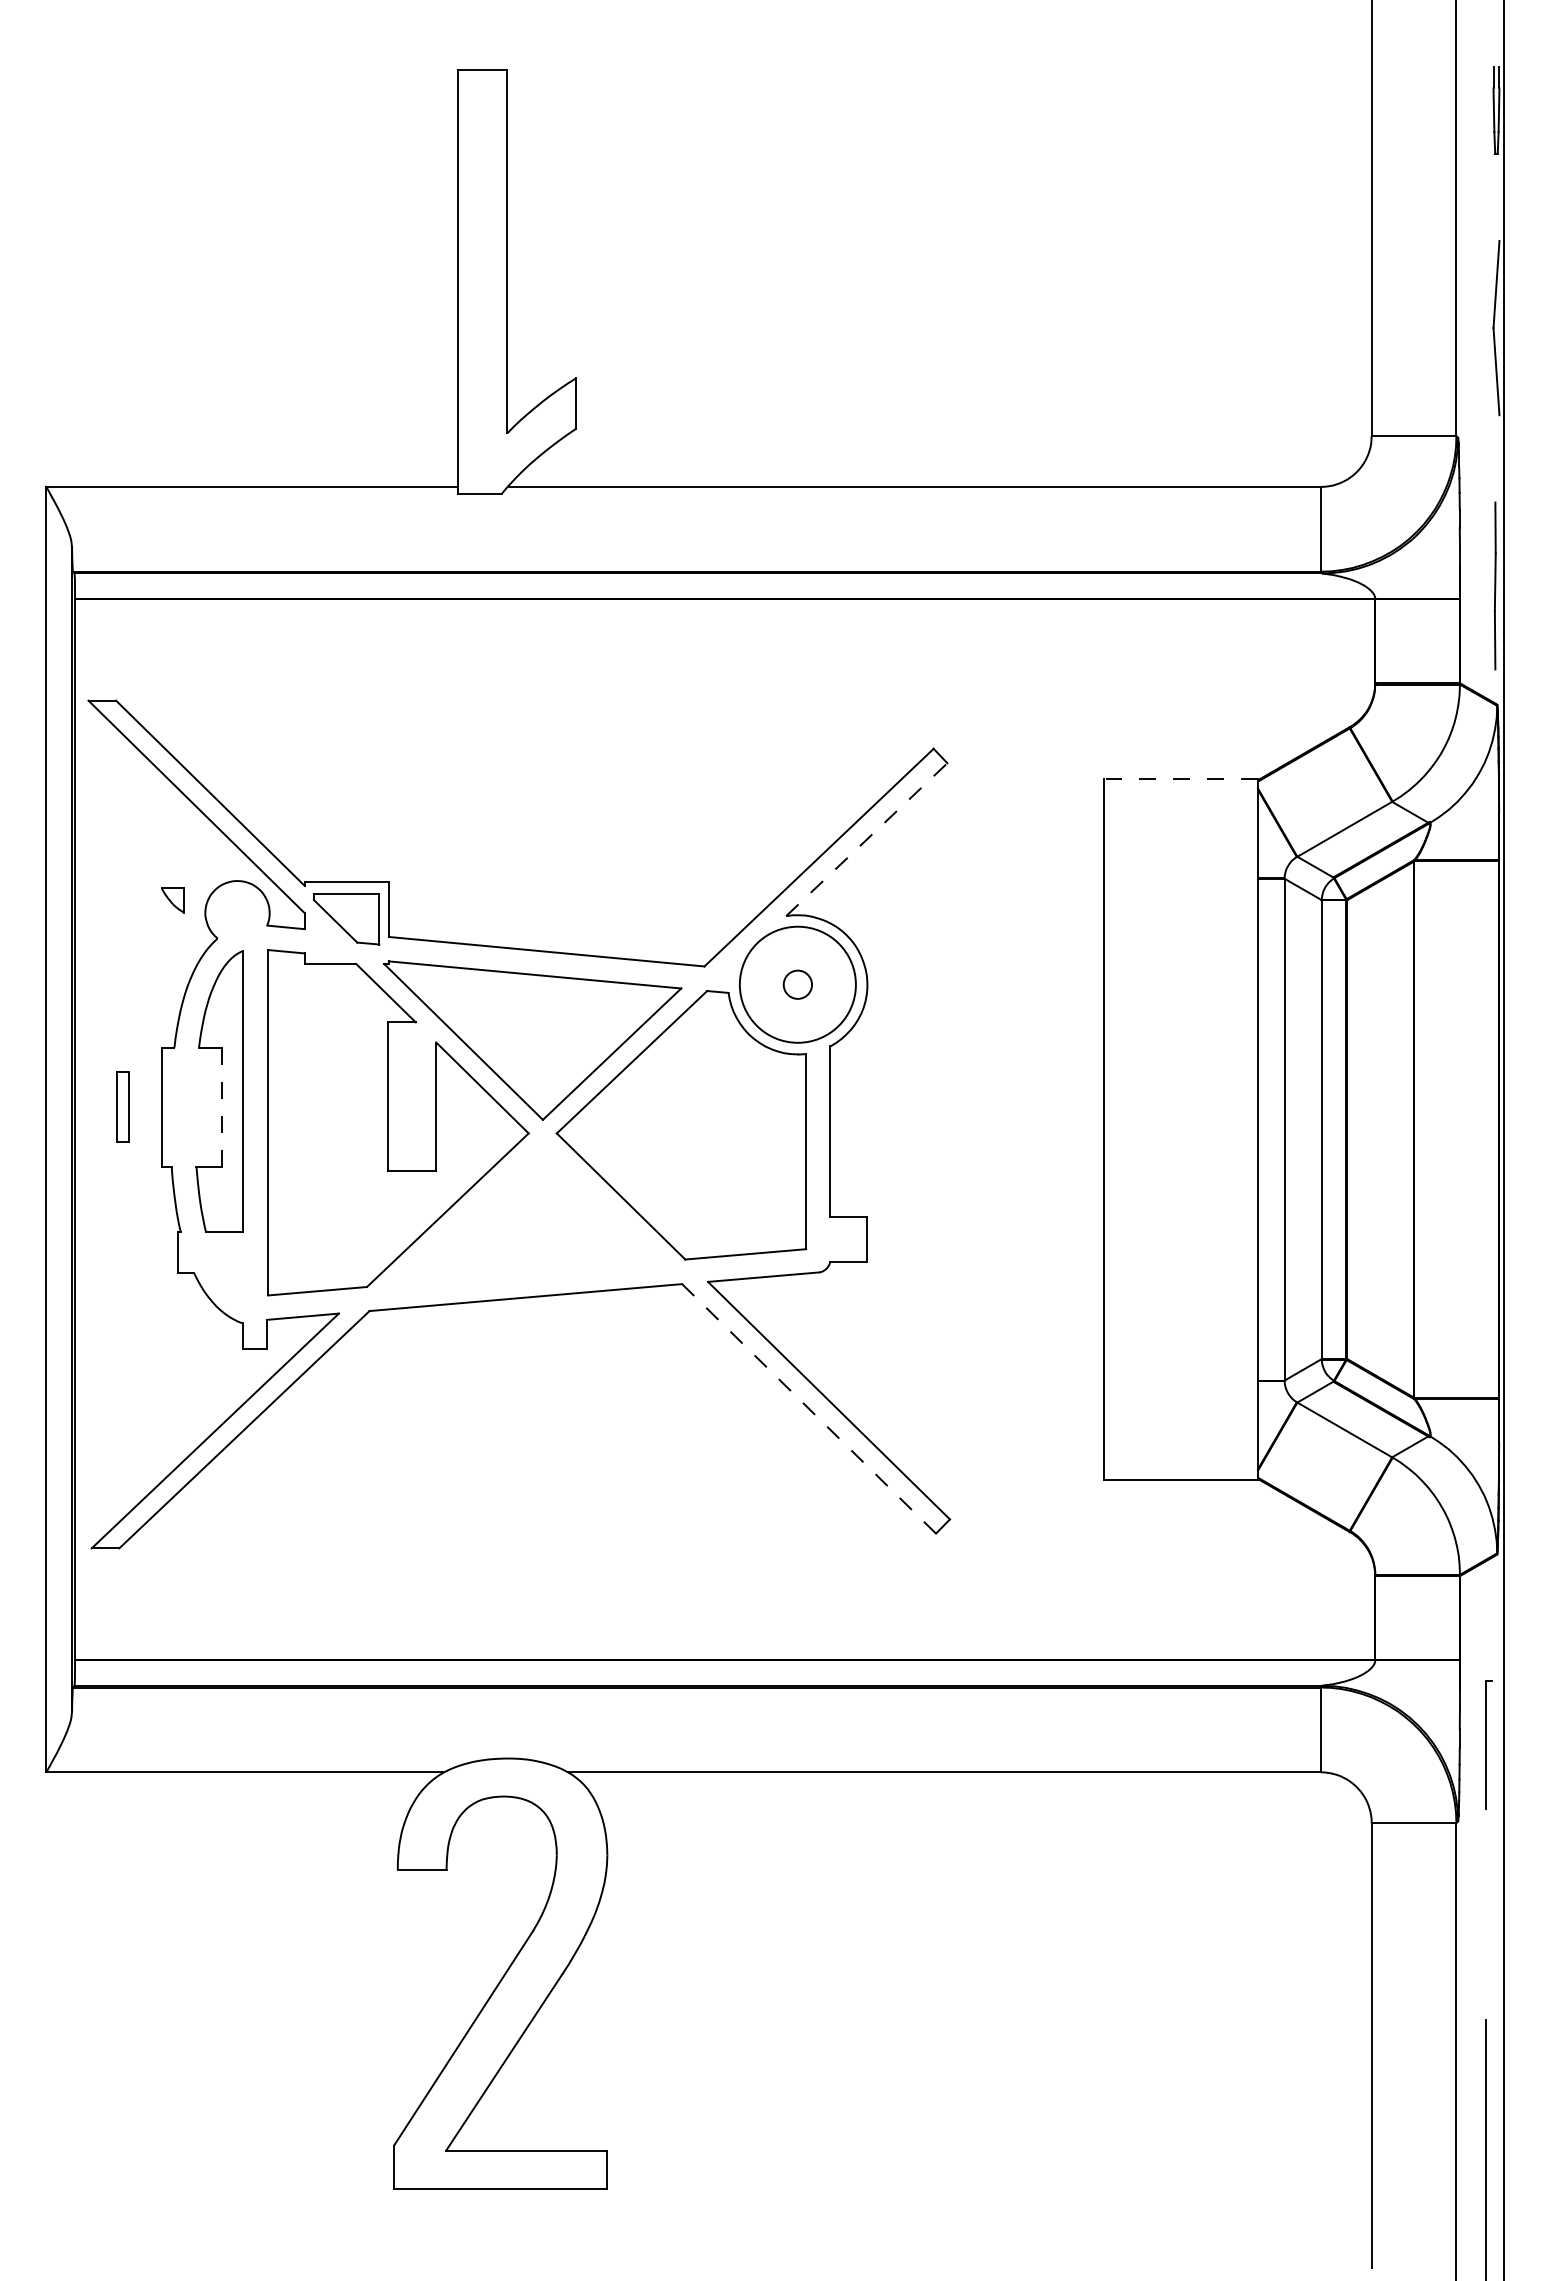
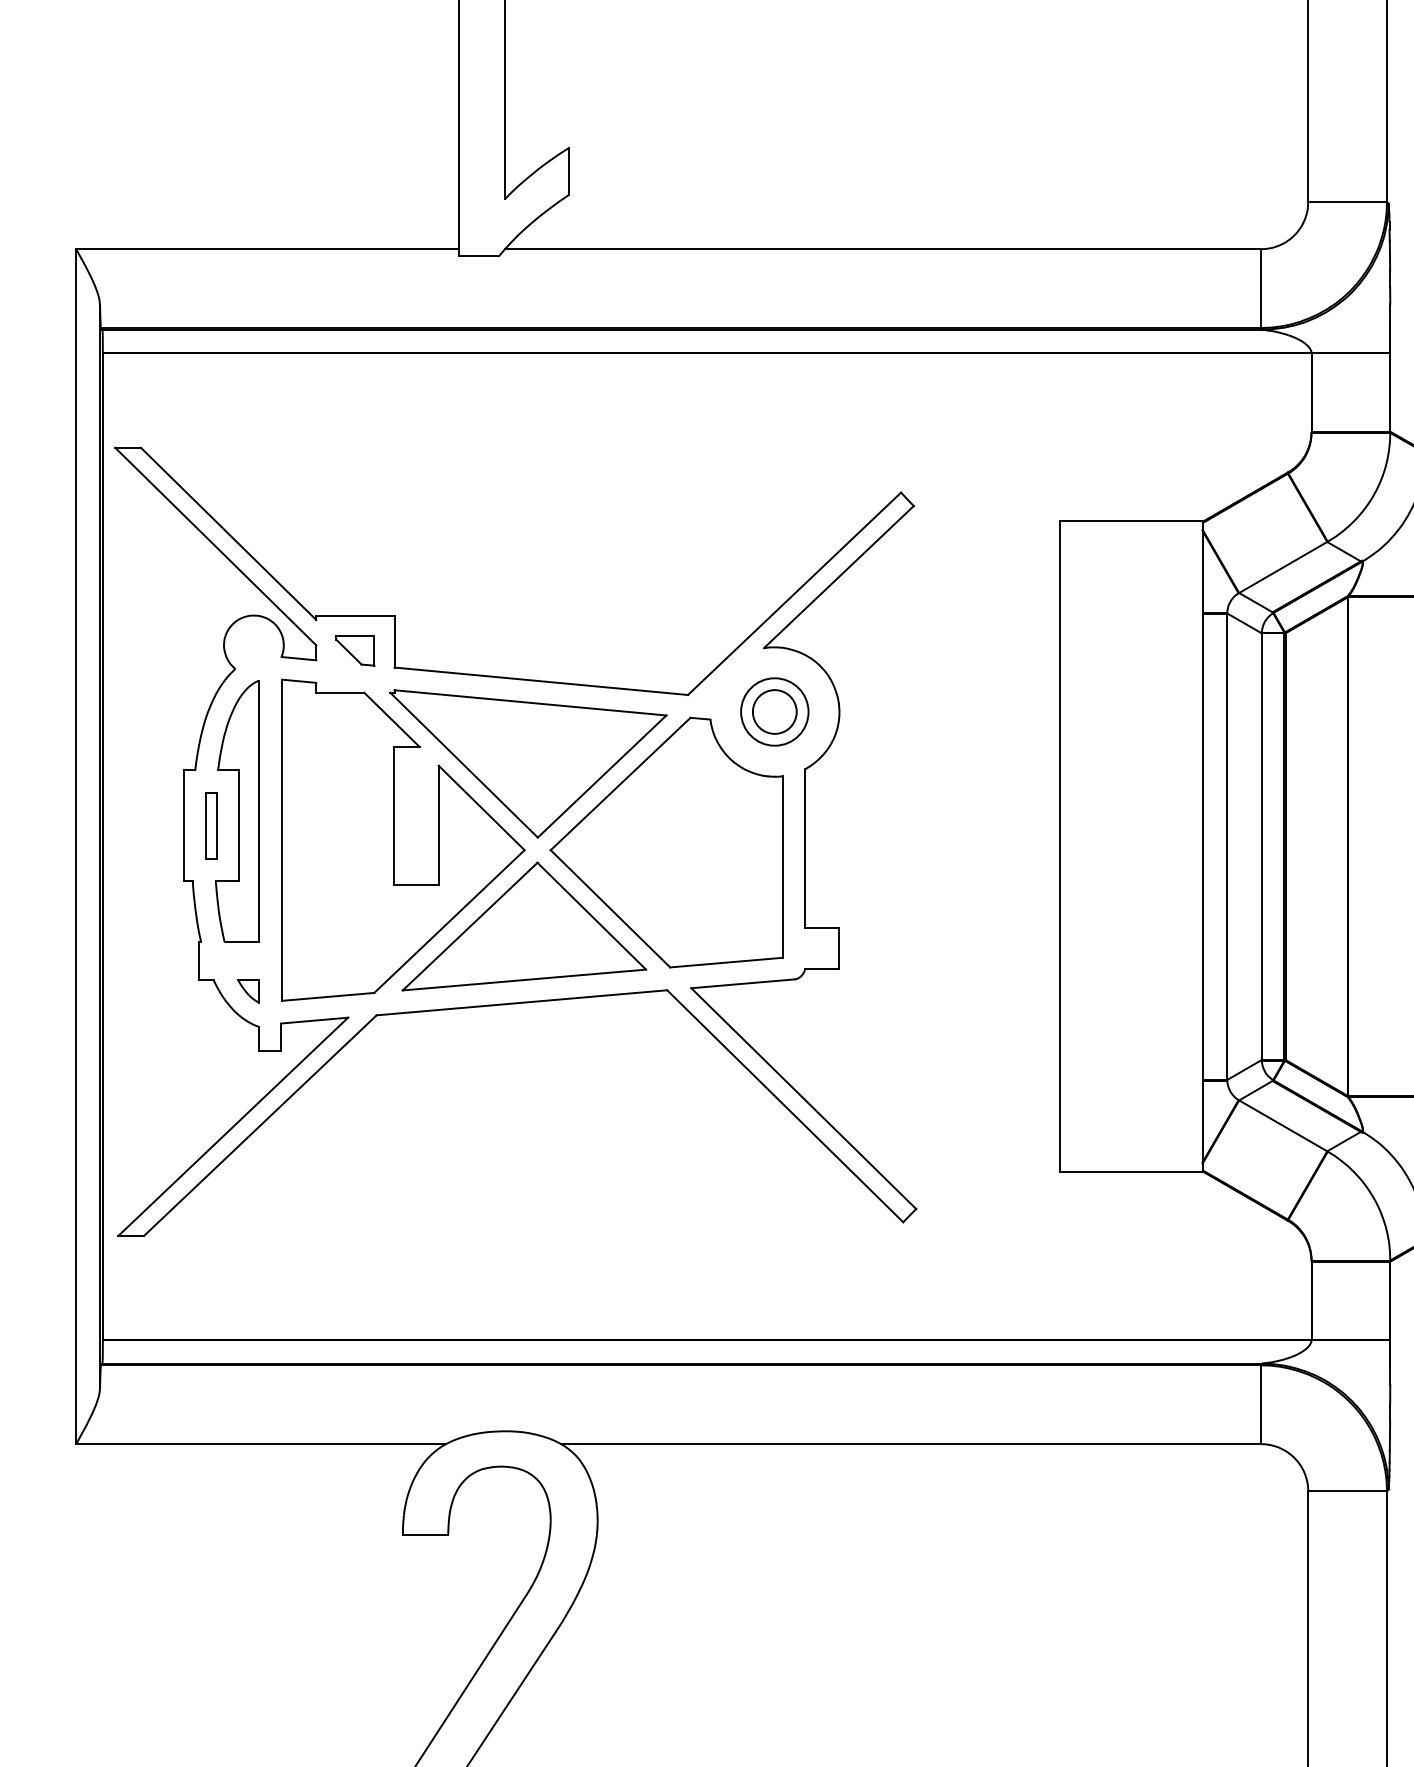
line: (1181, 779) -> (1131, 521), dashed -> solid
line: (867, 839) -> (839, 576), dashed -> solid
part: (172, 900) -> (248, 991), moved
part: (346, 918) -> (355, 650), size x0.62
circle: (797, 984) -> (774, 711), size x0.62
circle: (797, 984) -> (774, 711), size x1.67
part: (122, 1106) -> (211, 825), moved
line: (221, 1106) -> (239, 825), dashed -> solid
part: (528, 1215) -> (524, 926), added
line: (809, 1408) -> (785, 1105), dashed -> solid

